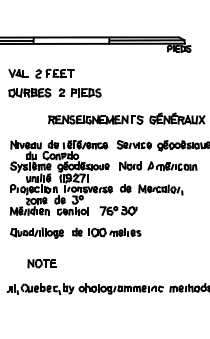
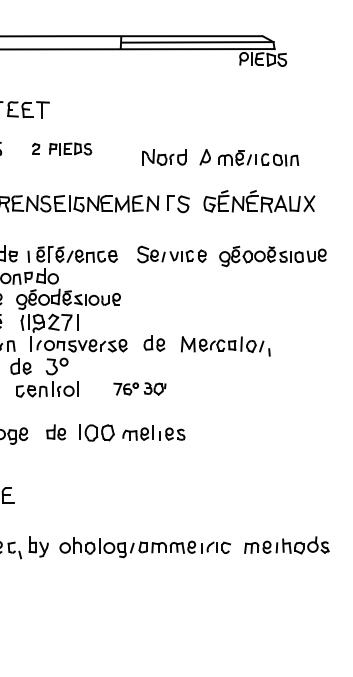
part: (80, 92) -> (62, 148), size x0.7
part: (158, 165) -> (221, 156), moved
part: (118, 210) -> (139, 388), size x0.7

